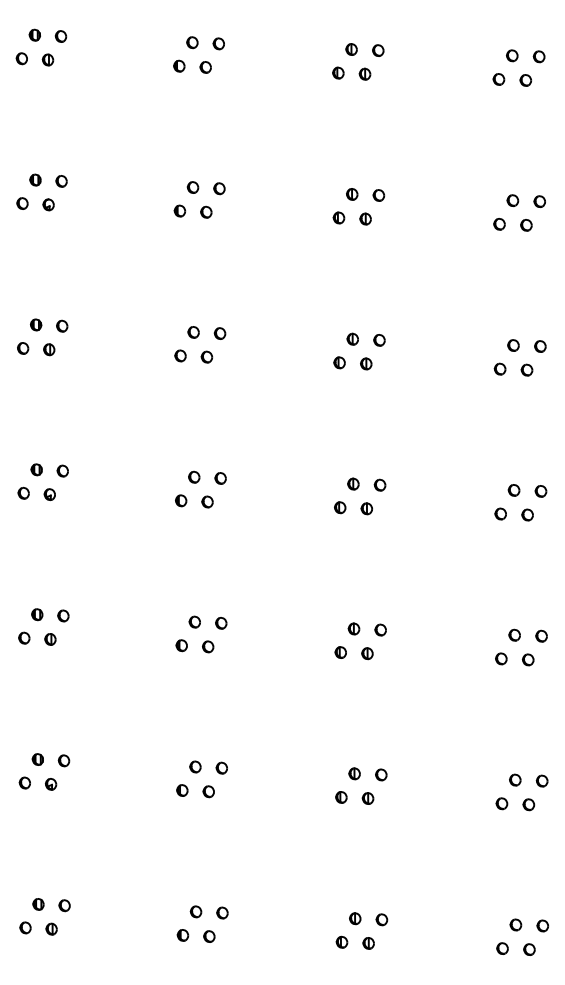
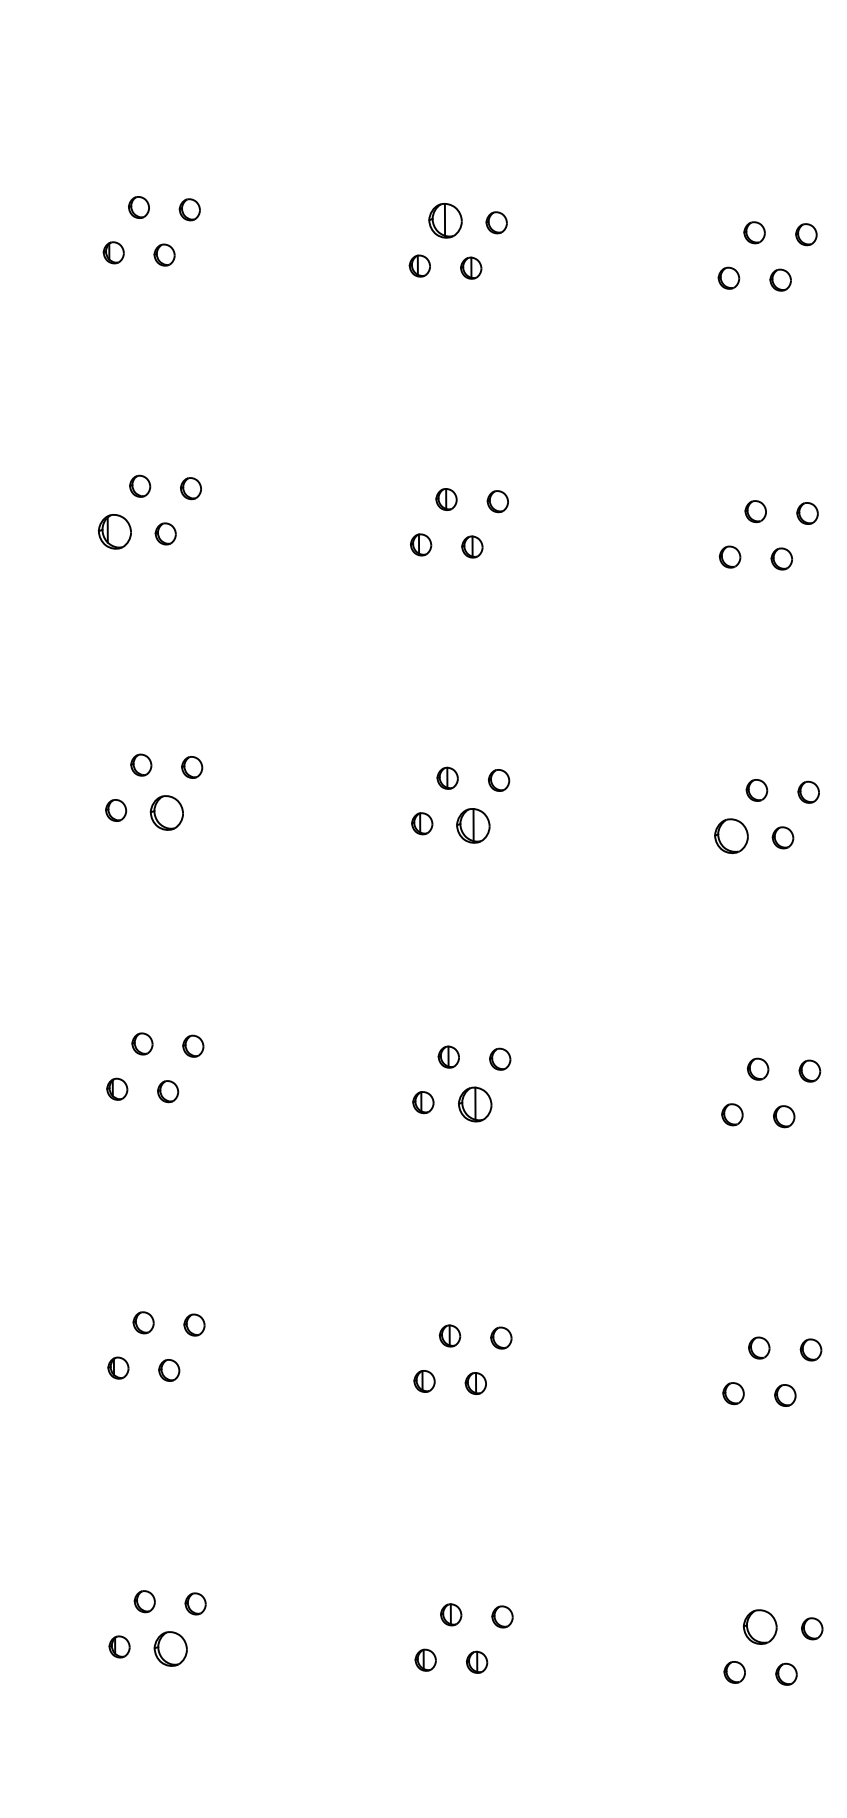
part: (351, 49) -> (445, 220), size x1.6
part: (179, 210) -> (114, 530), size x1.6
part: (206, 356) -> (166, 811), size x1.6
part: (366, 363) -> (473, 824), size x1.6
part: (499, 368) -> (729, 834), size x1.6
part: (366, 508) -> (473, 1104), size x1.6
part: (515, 779) -> (760, 1625), size x1.6
part: (208, 791) -> (169, 1648), size x1.6

